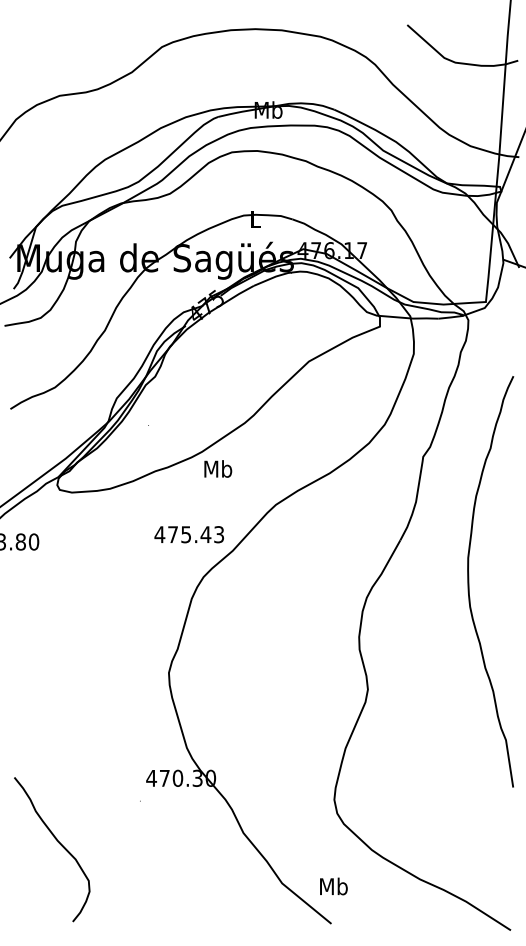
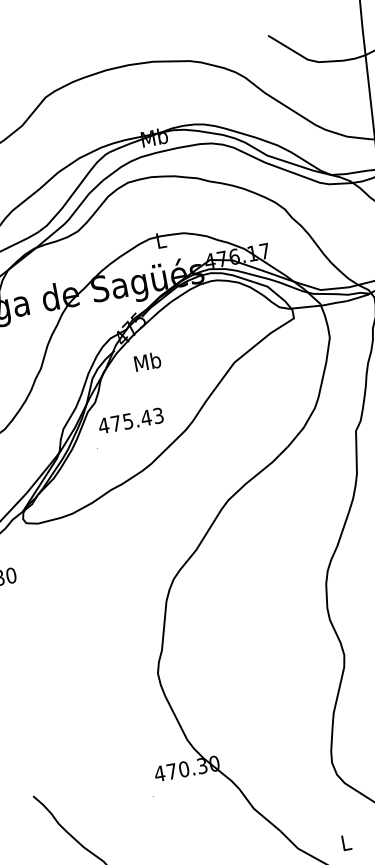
text: (218, 468) -> (147, 361), moved
text: (188, 534) -> (130, 420), moved
text: (333, 886) -> (345, 842), Mb -> L

